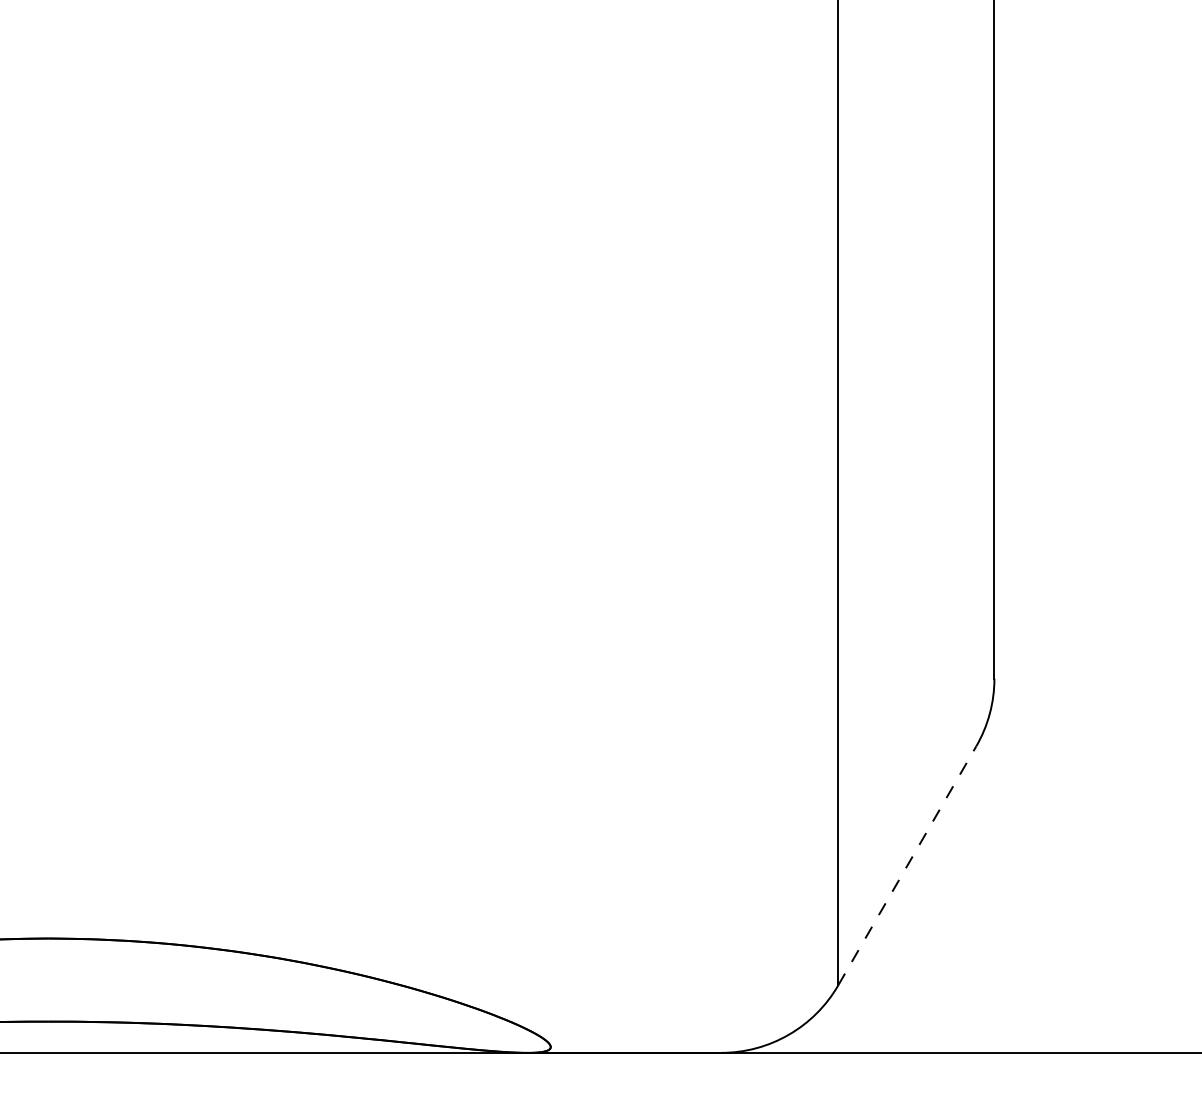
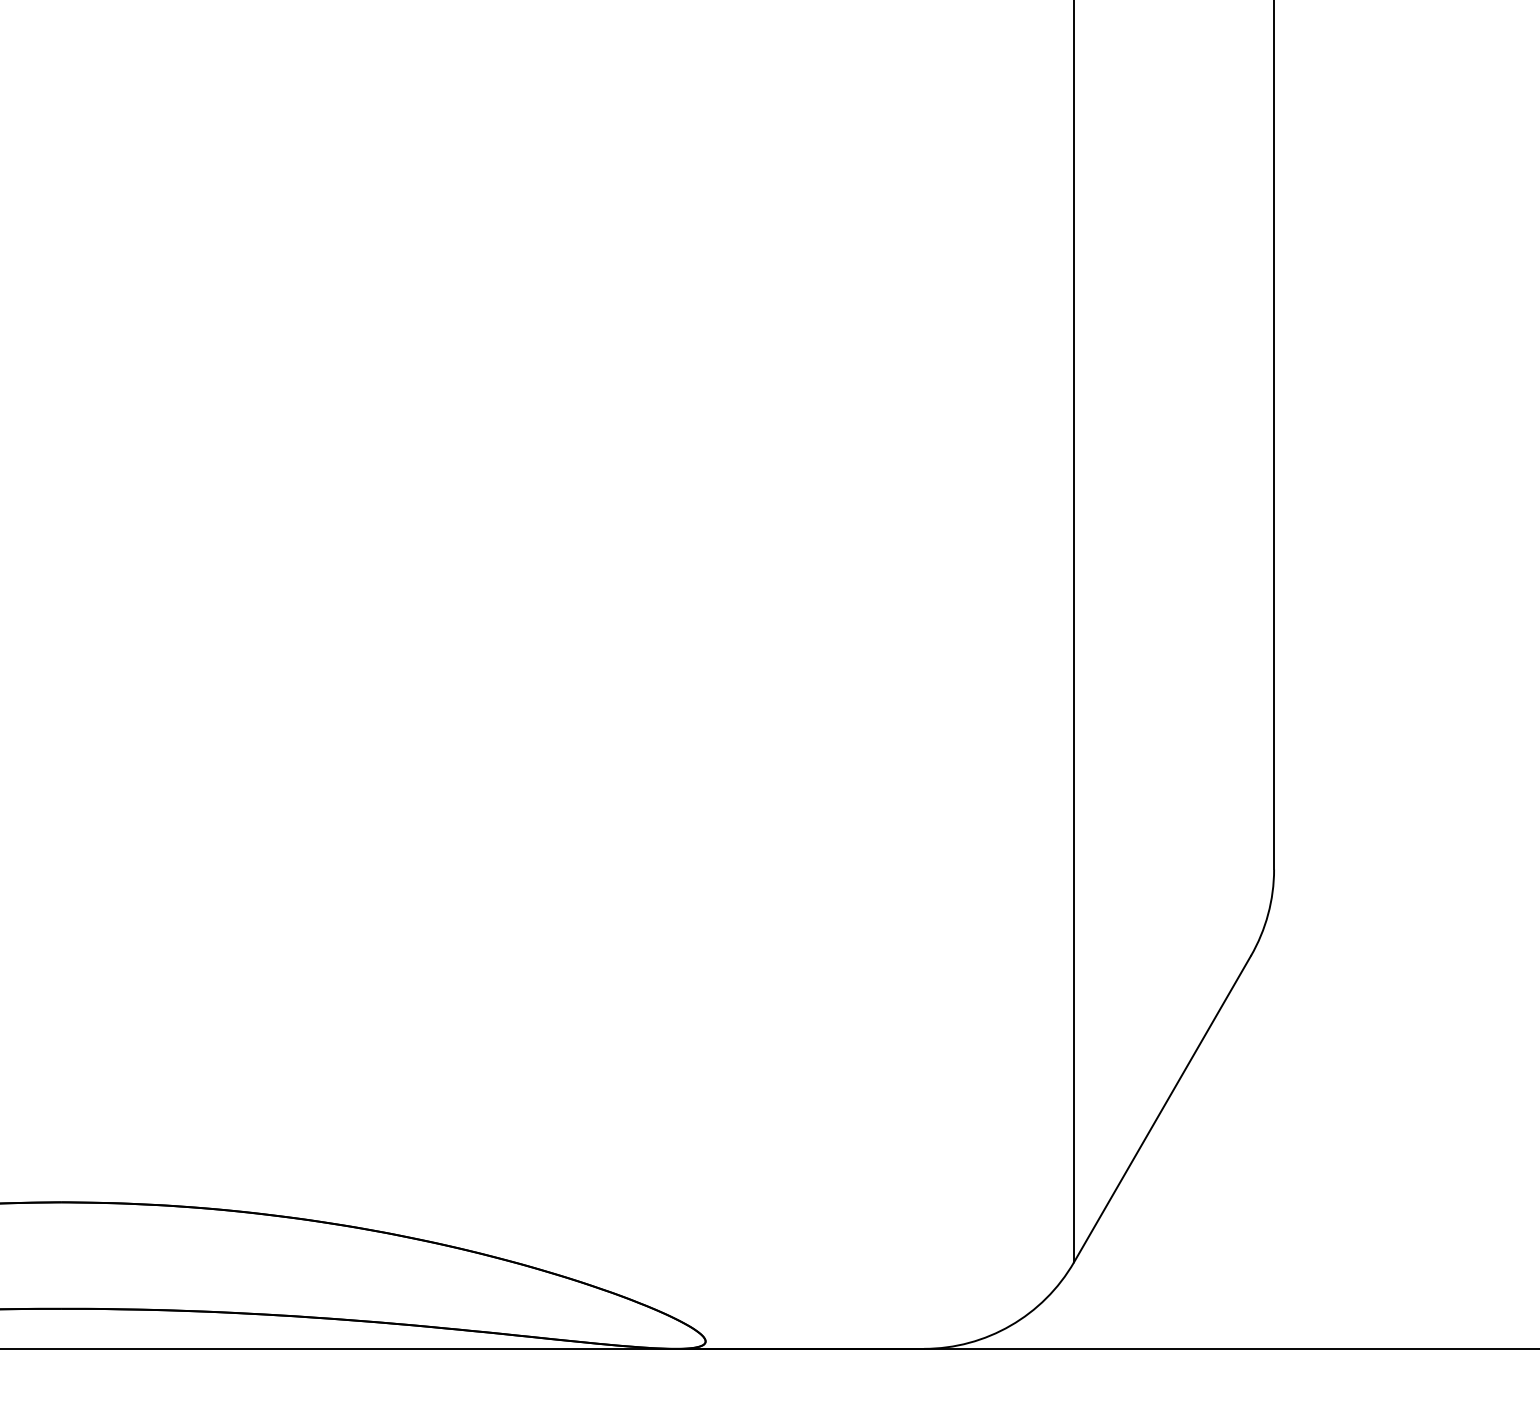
line: (907, 865) -> (1162, 1108), dashed -> solid

